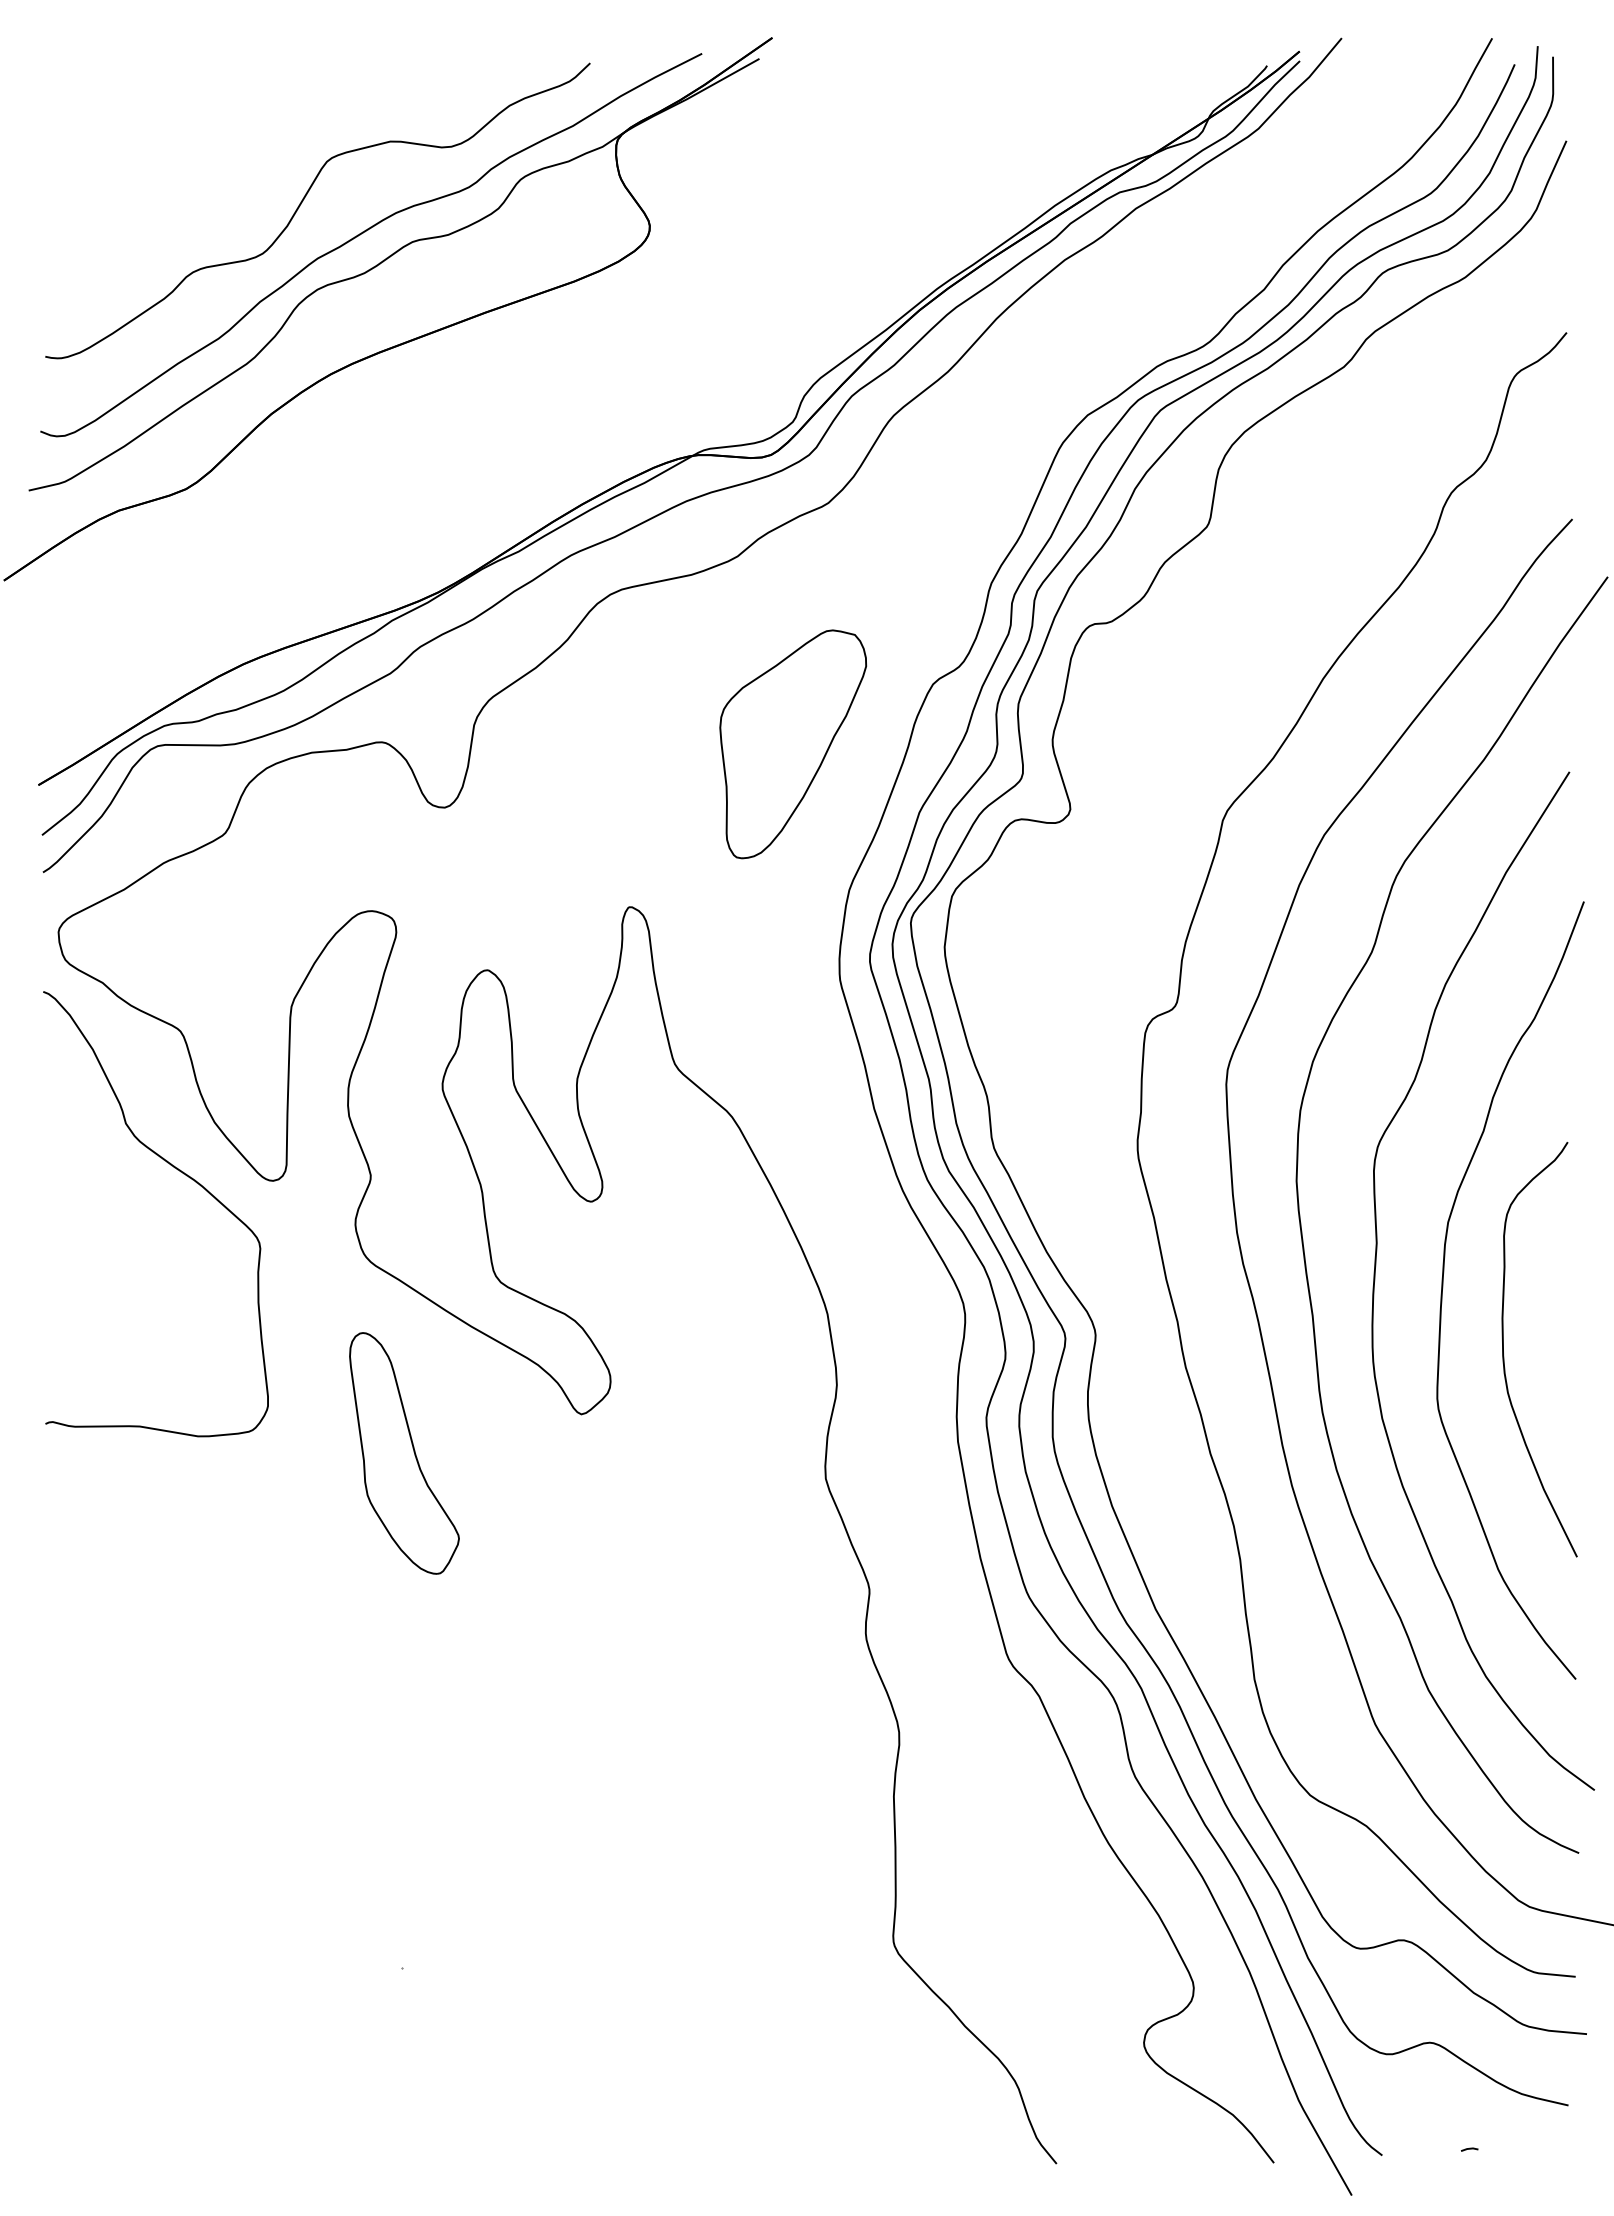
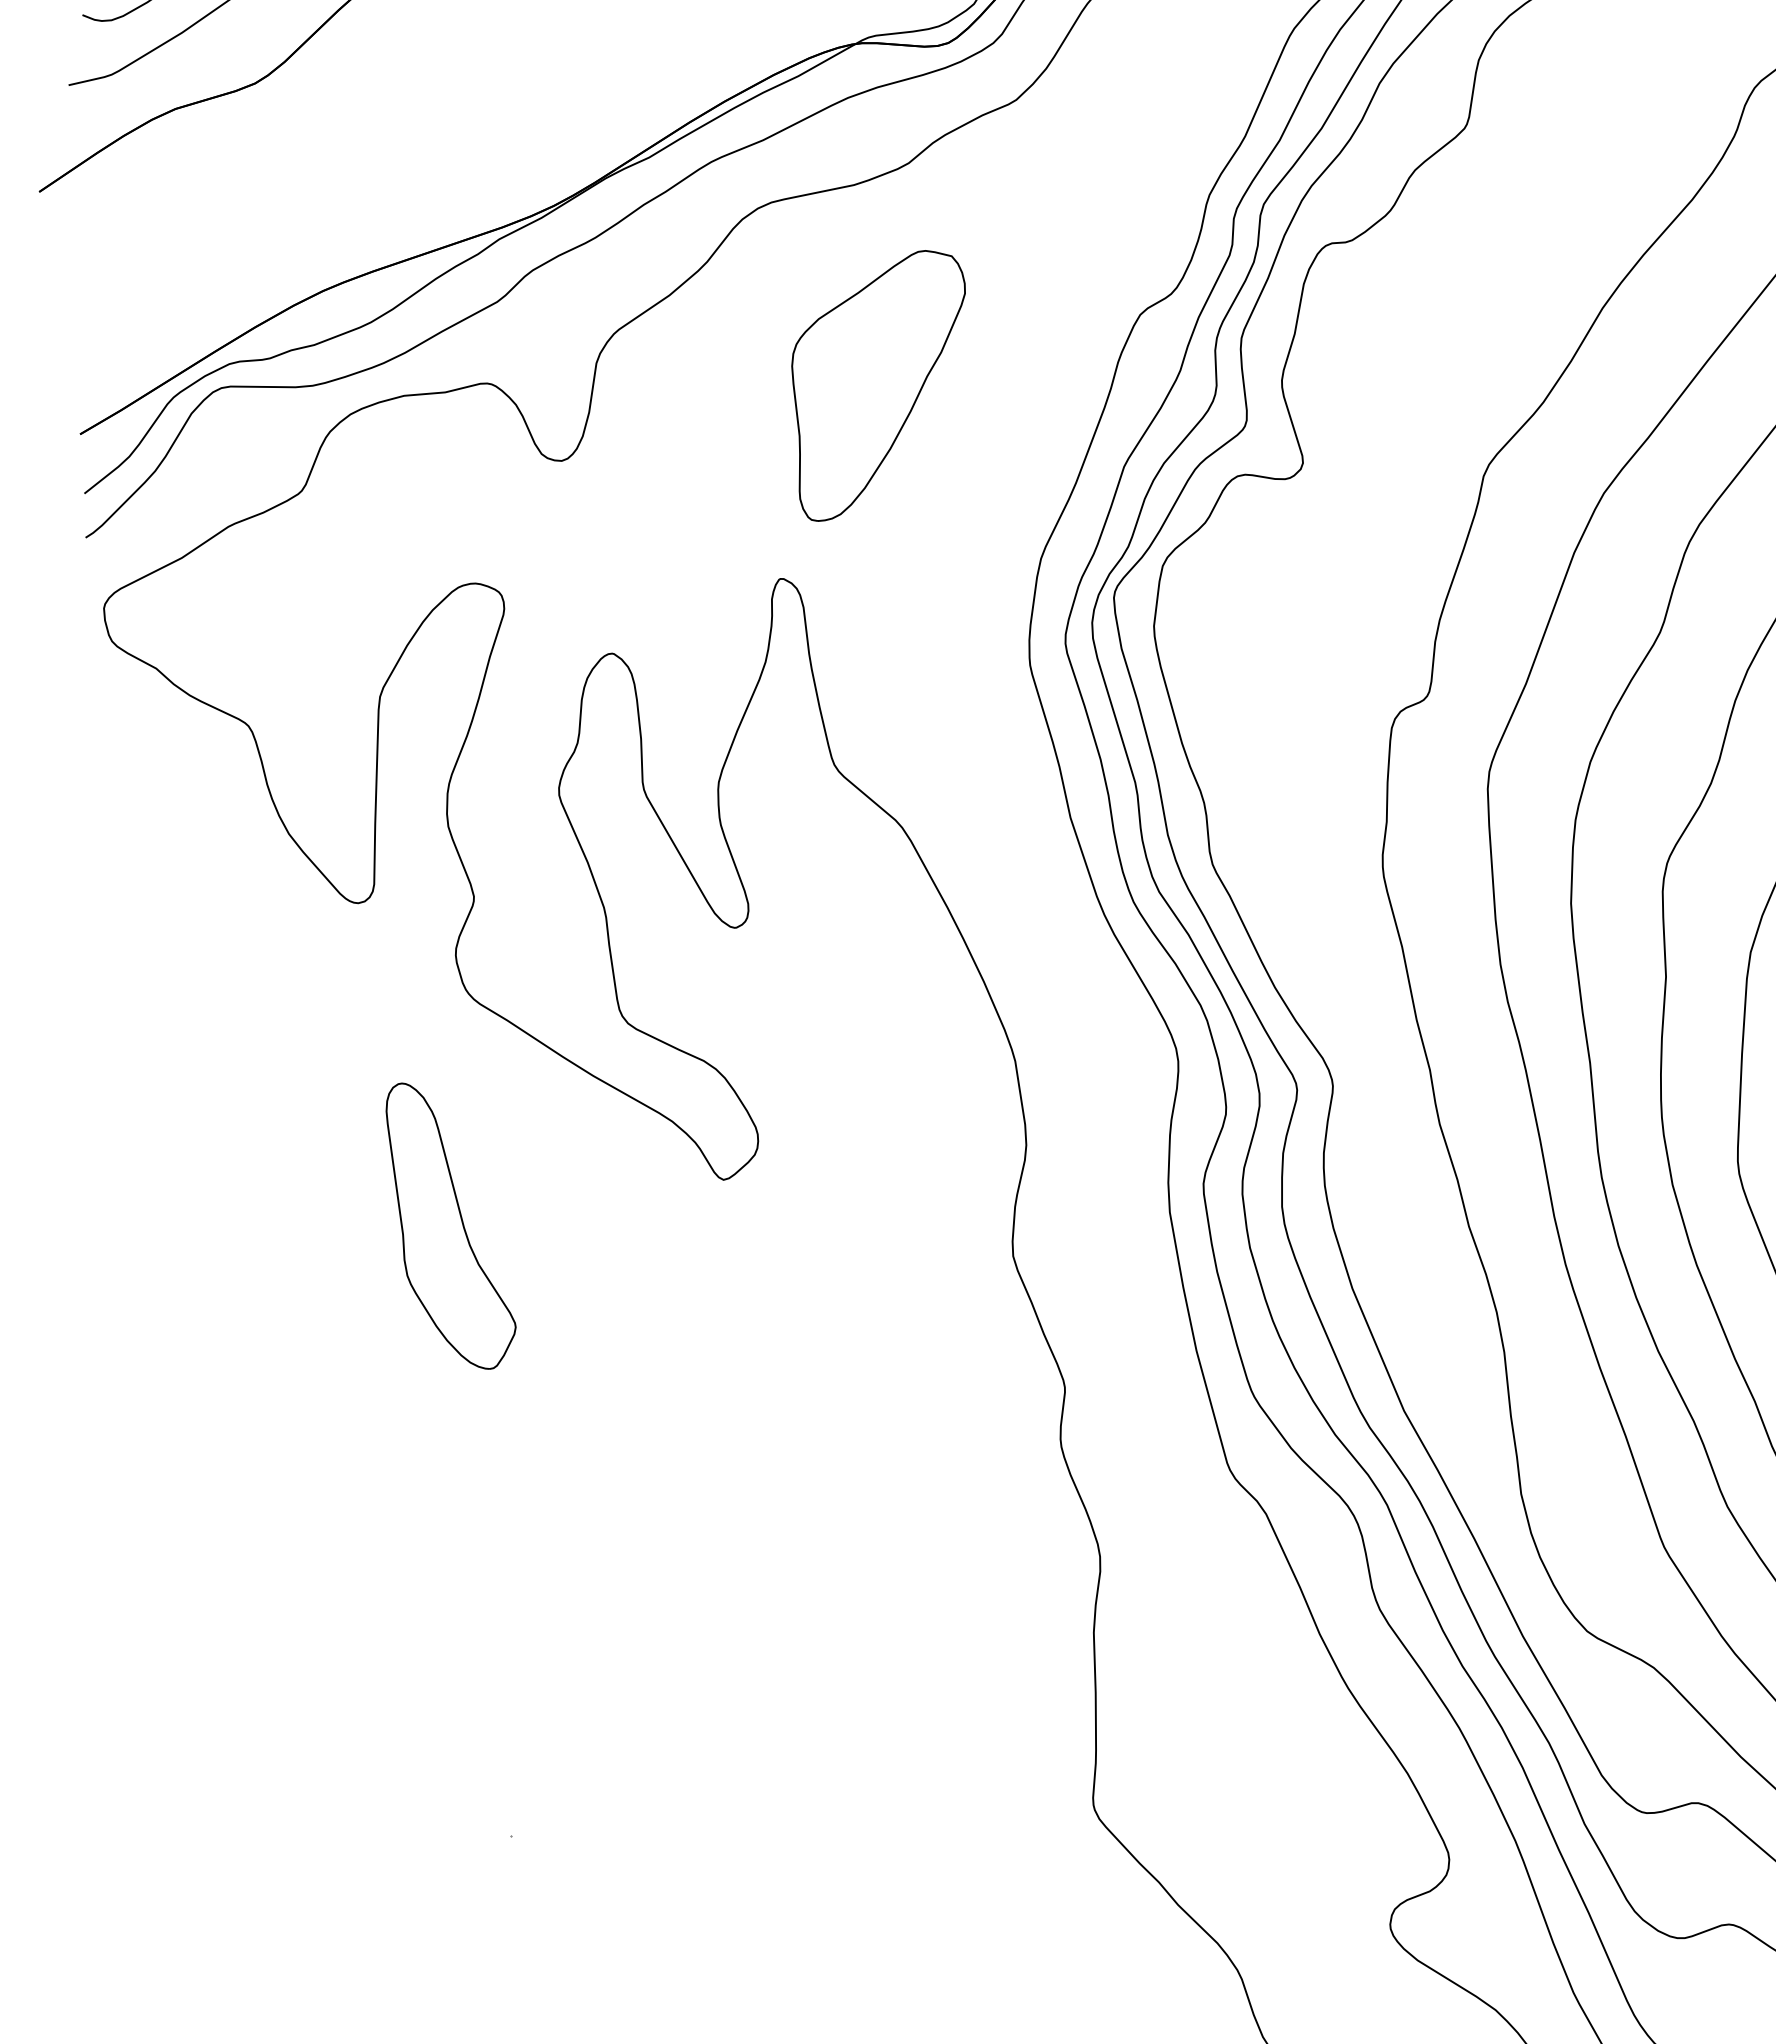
part: (793, 744) -> (878, 386), moved
curve: (183, 1174) -> (252, 895), removed
part: (404, 1453) -> (451, 1226), moved

